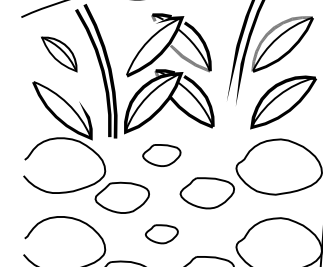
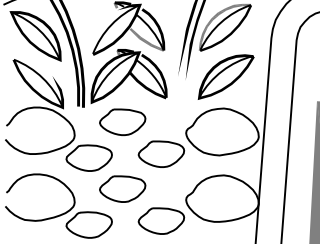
part: (59, 54) -> (35, 36), size x1.67
part: (161, 154) -> (122, 121), size x1.43
part: (161, 233) -> (122, 188), size x1.67

